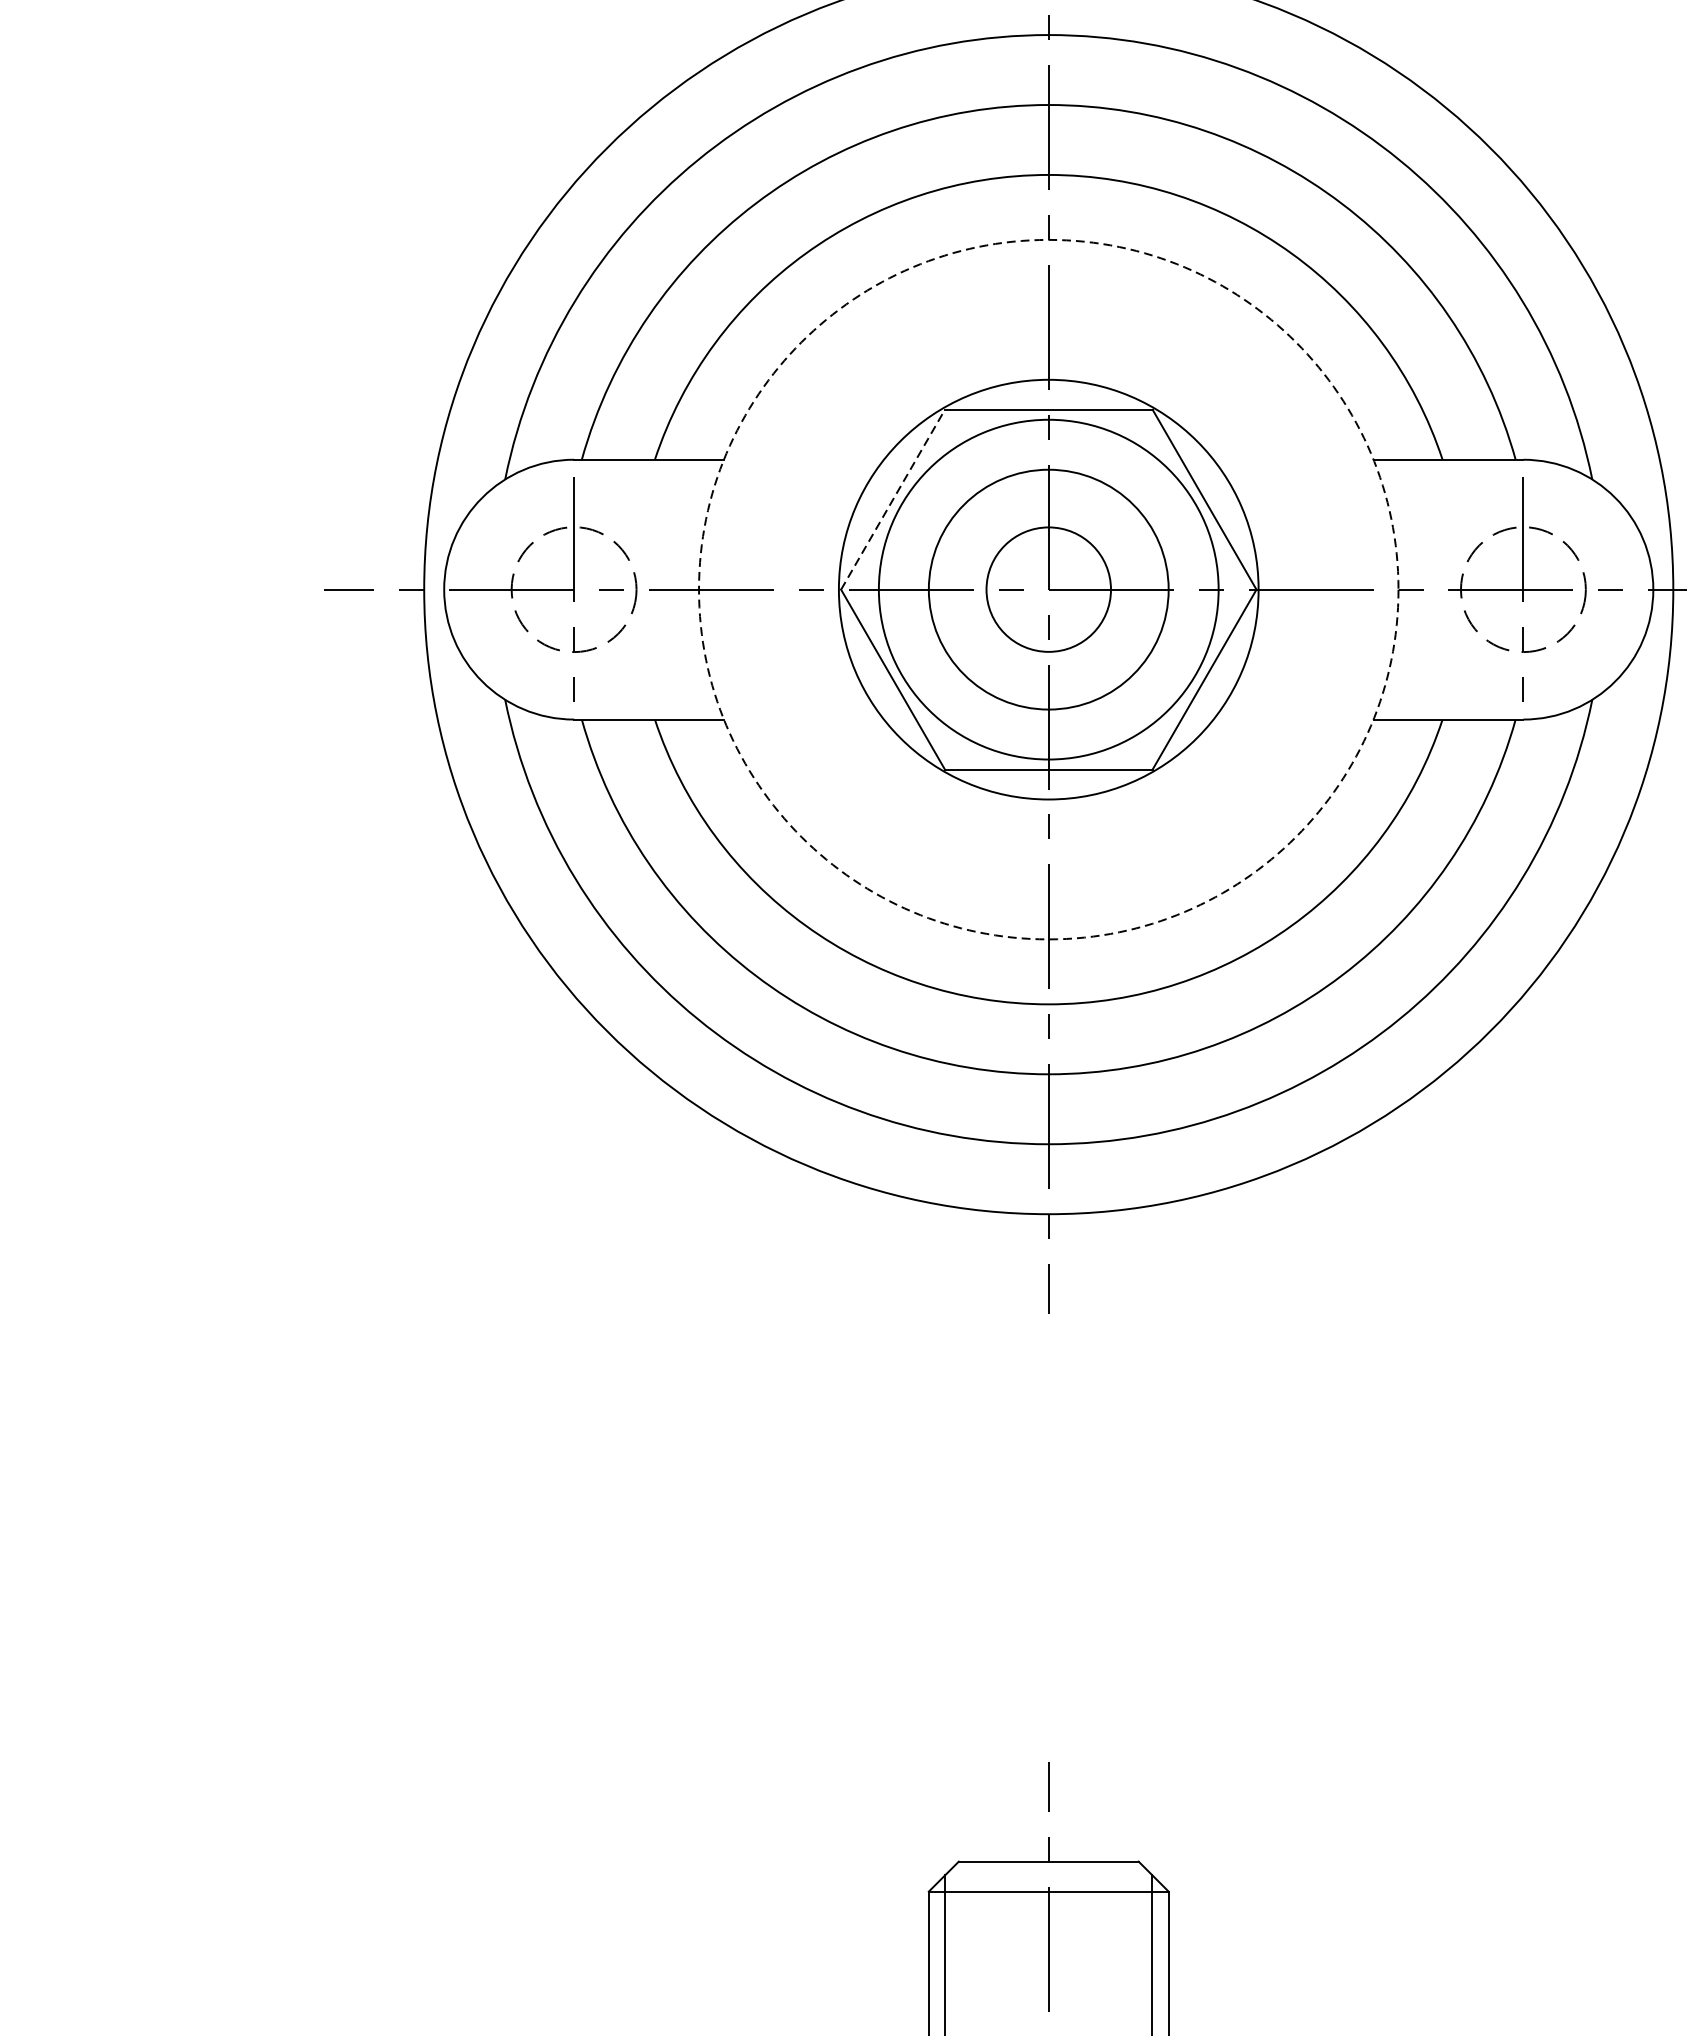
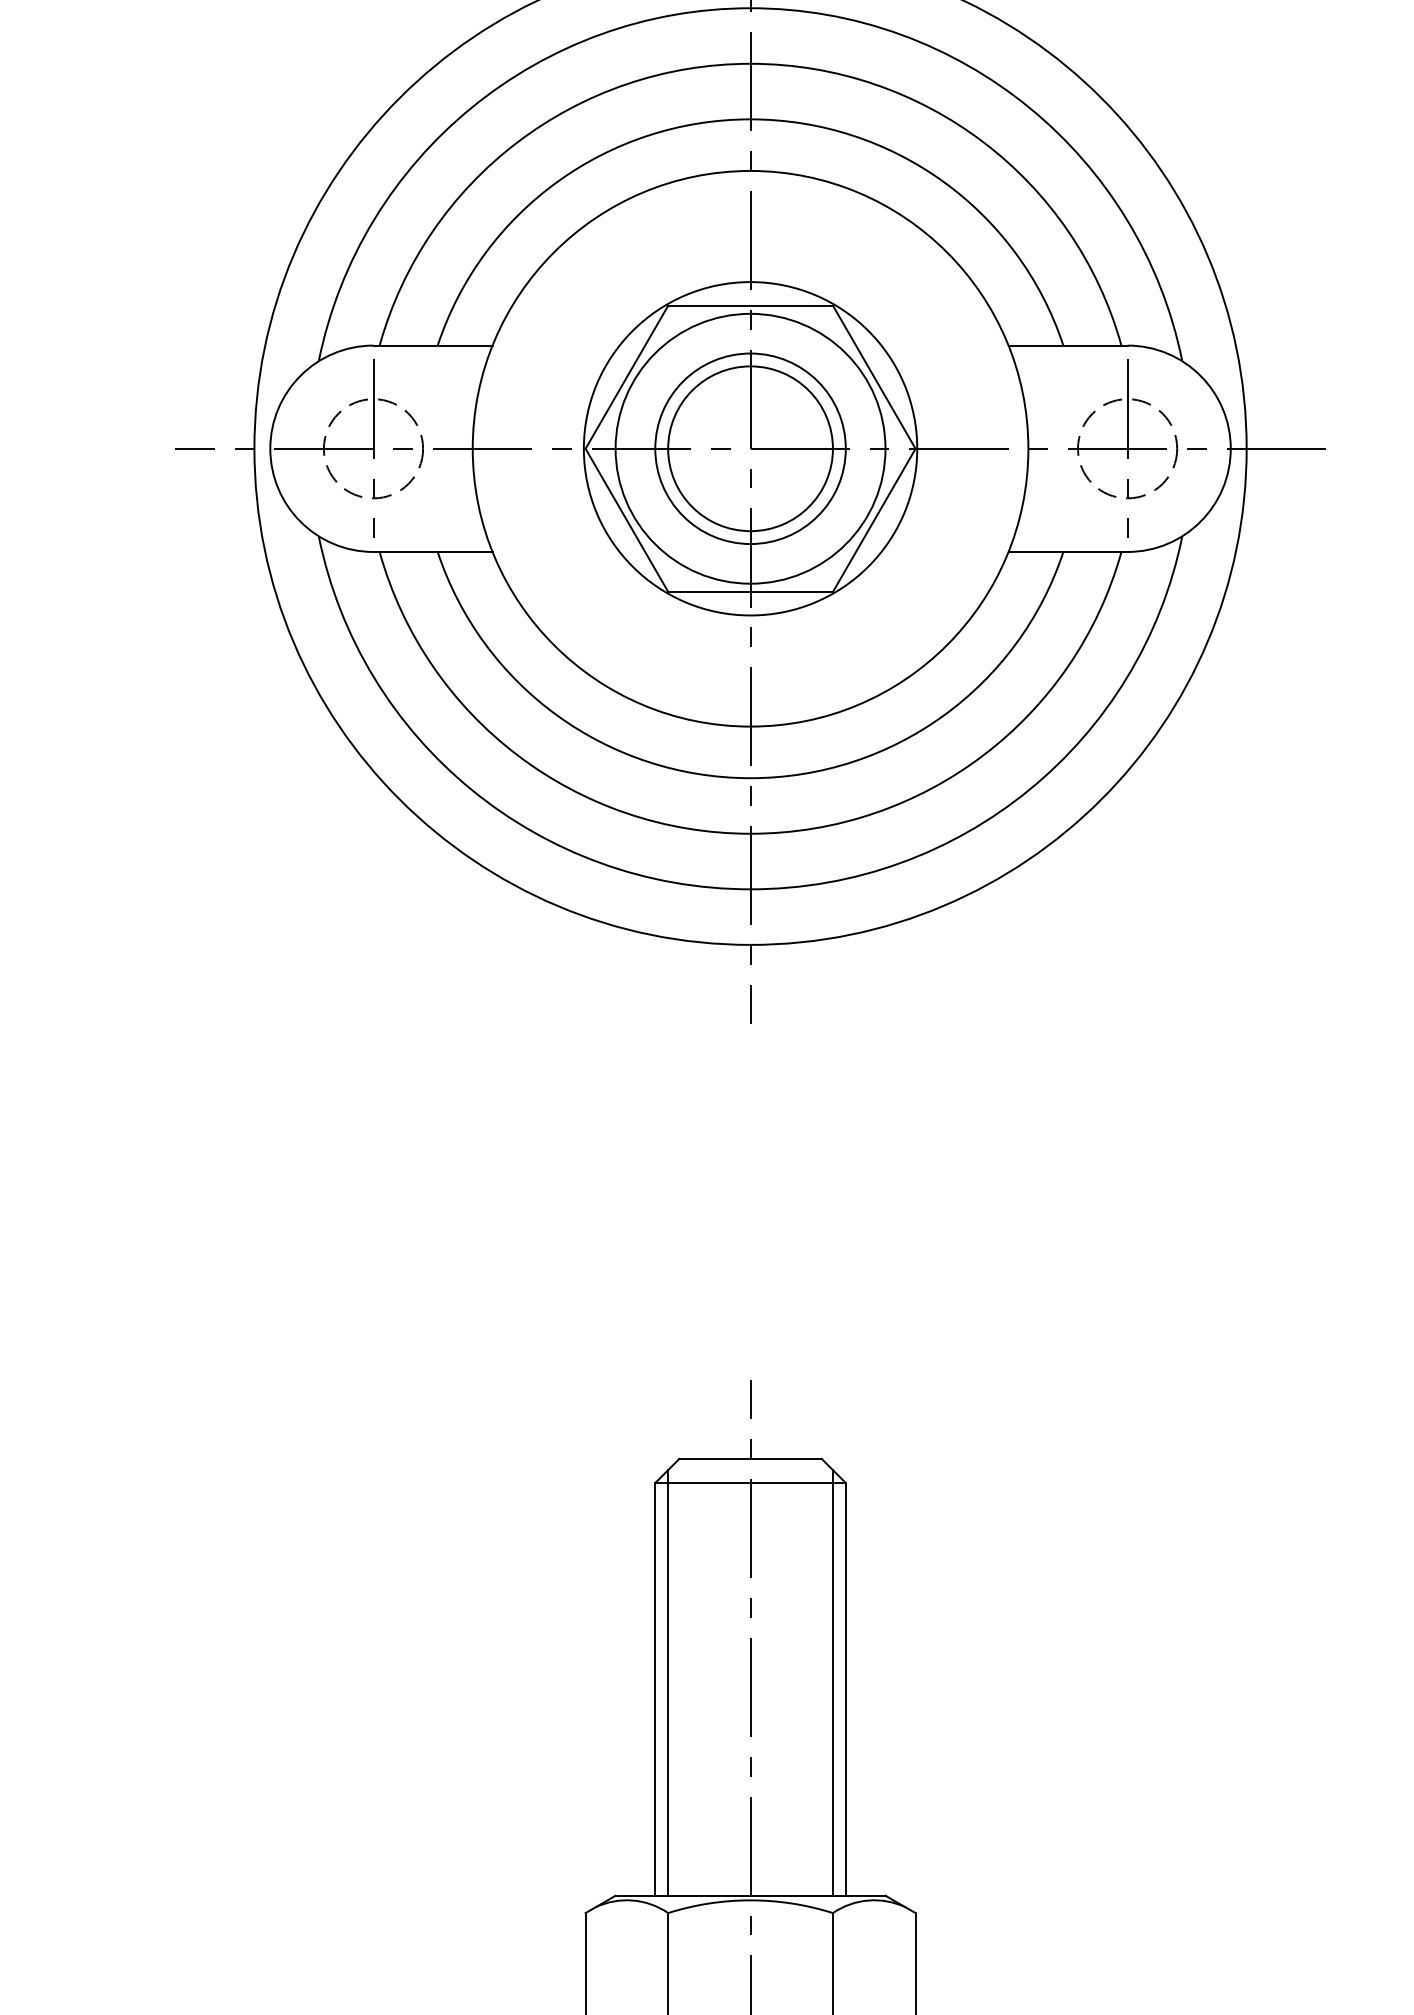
line: (893, 498) -> (627, 376), dashed -> solid
circle: (1048, 589) -> (750, 448), dashed -> solid
circle: (1048, 589) -> (750, 448), size x1.67

